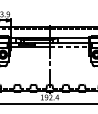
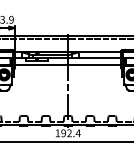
line: (69, 47) -> (94, 64), dashed -> solid

